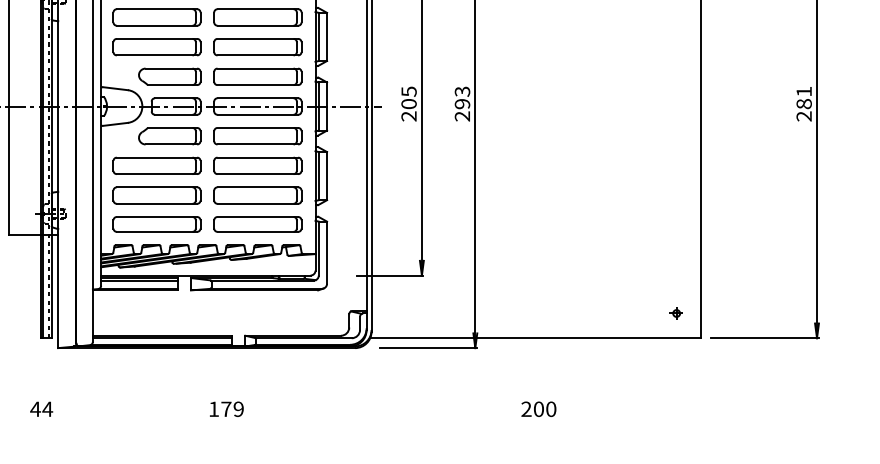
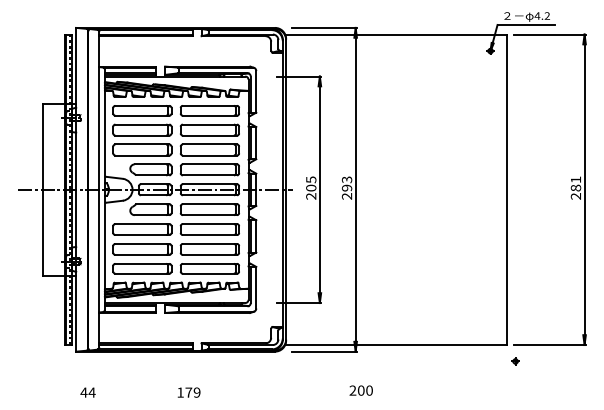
part: (676, 313) -> (515, 361), moved
text: (40, 409) -> (87, 392), moved
text: (537, 409) -> (360, 390), moved

